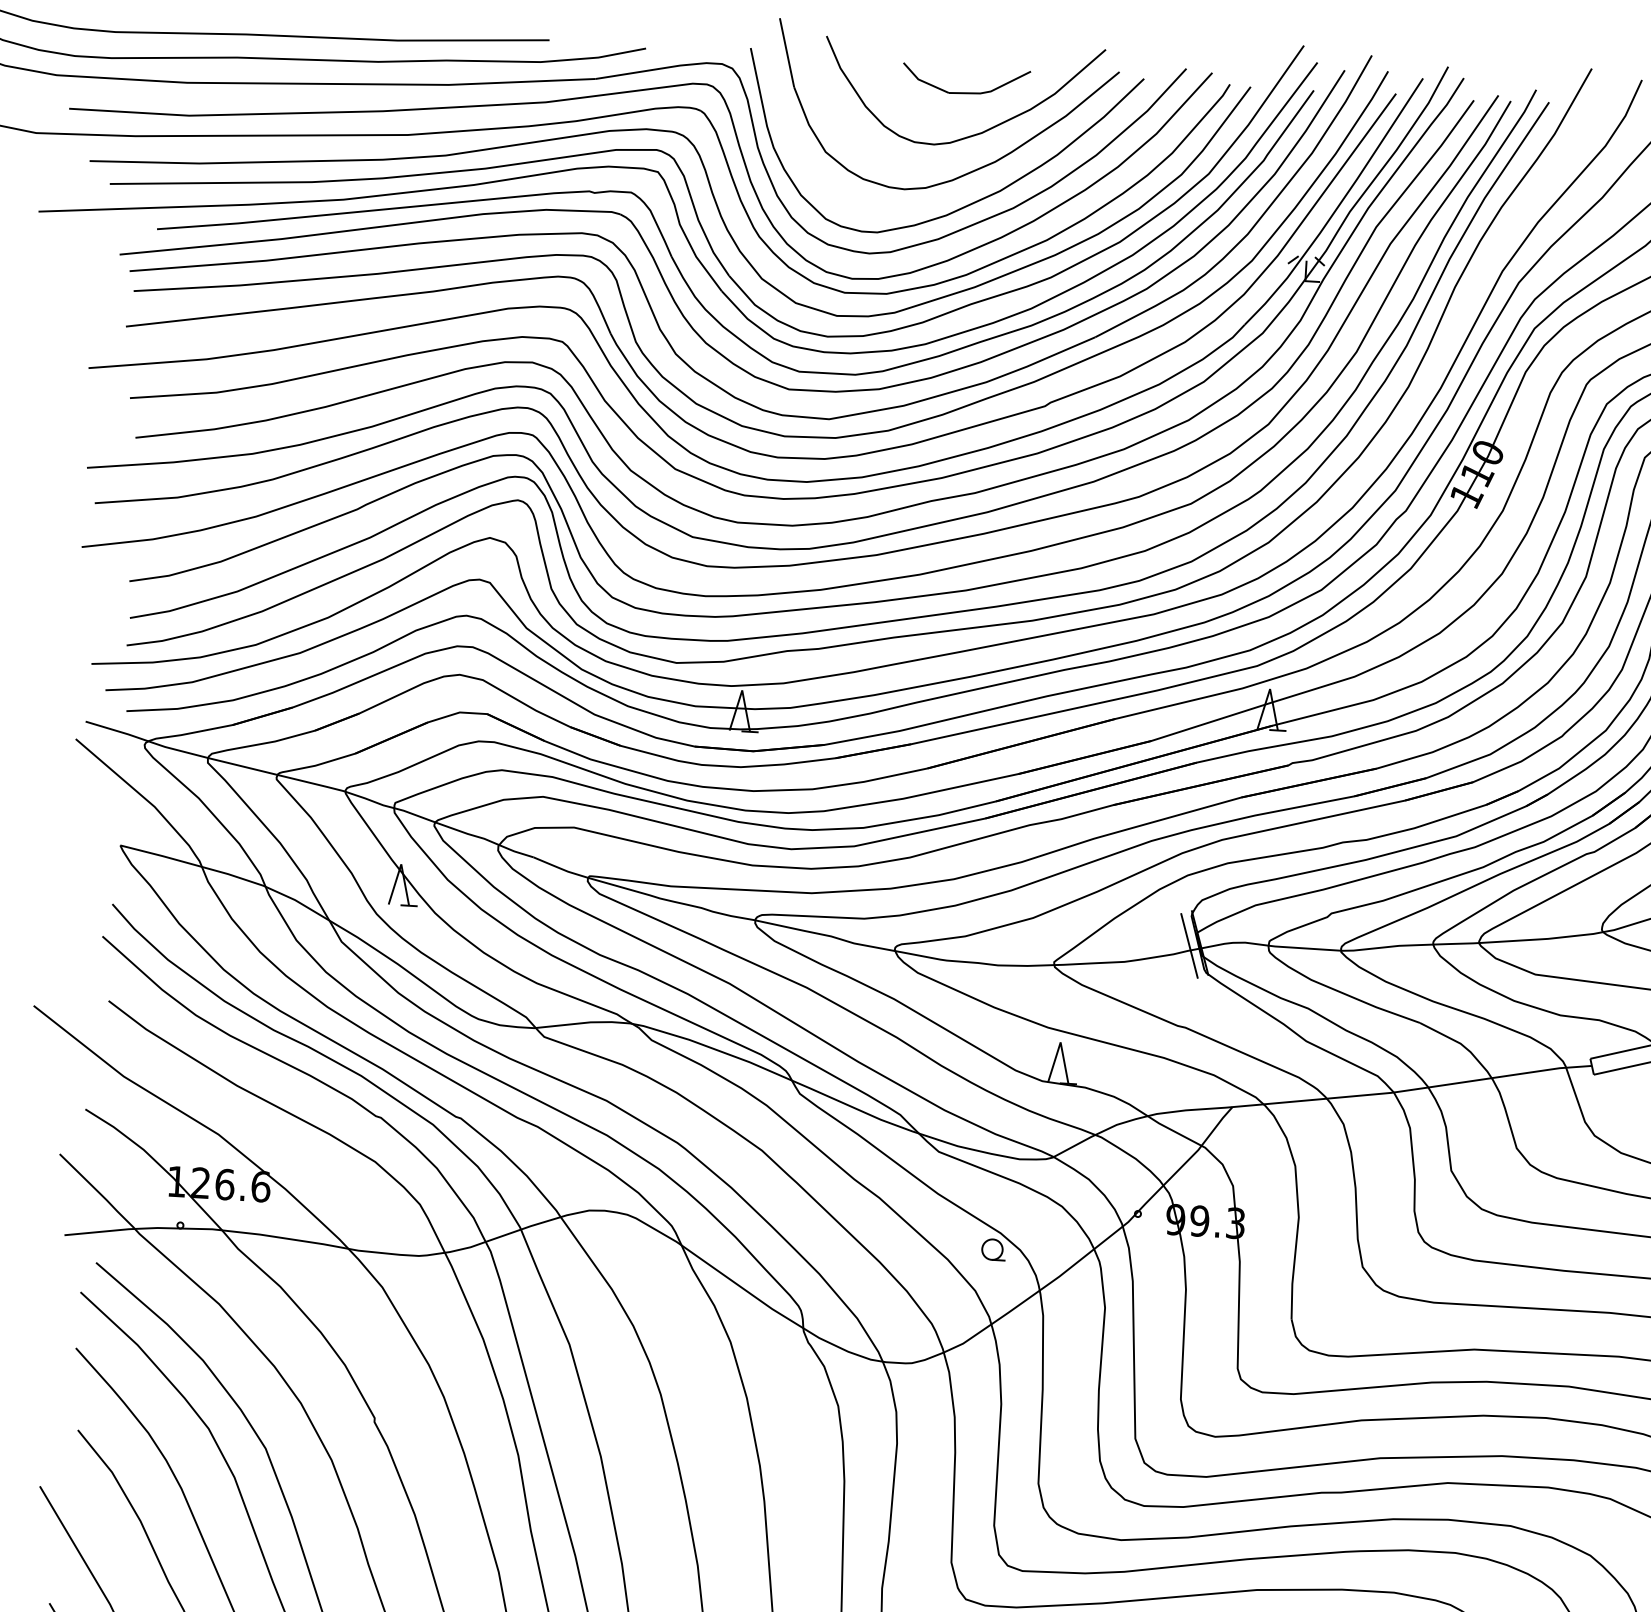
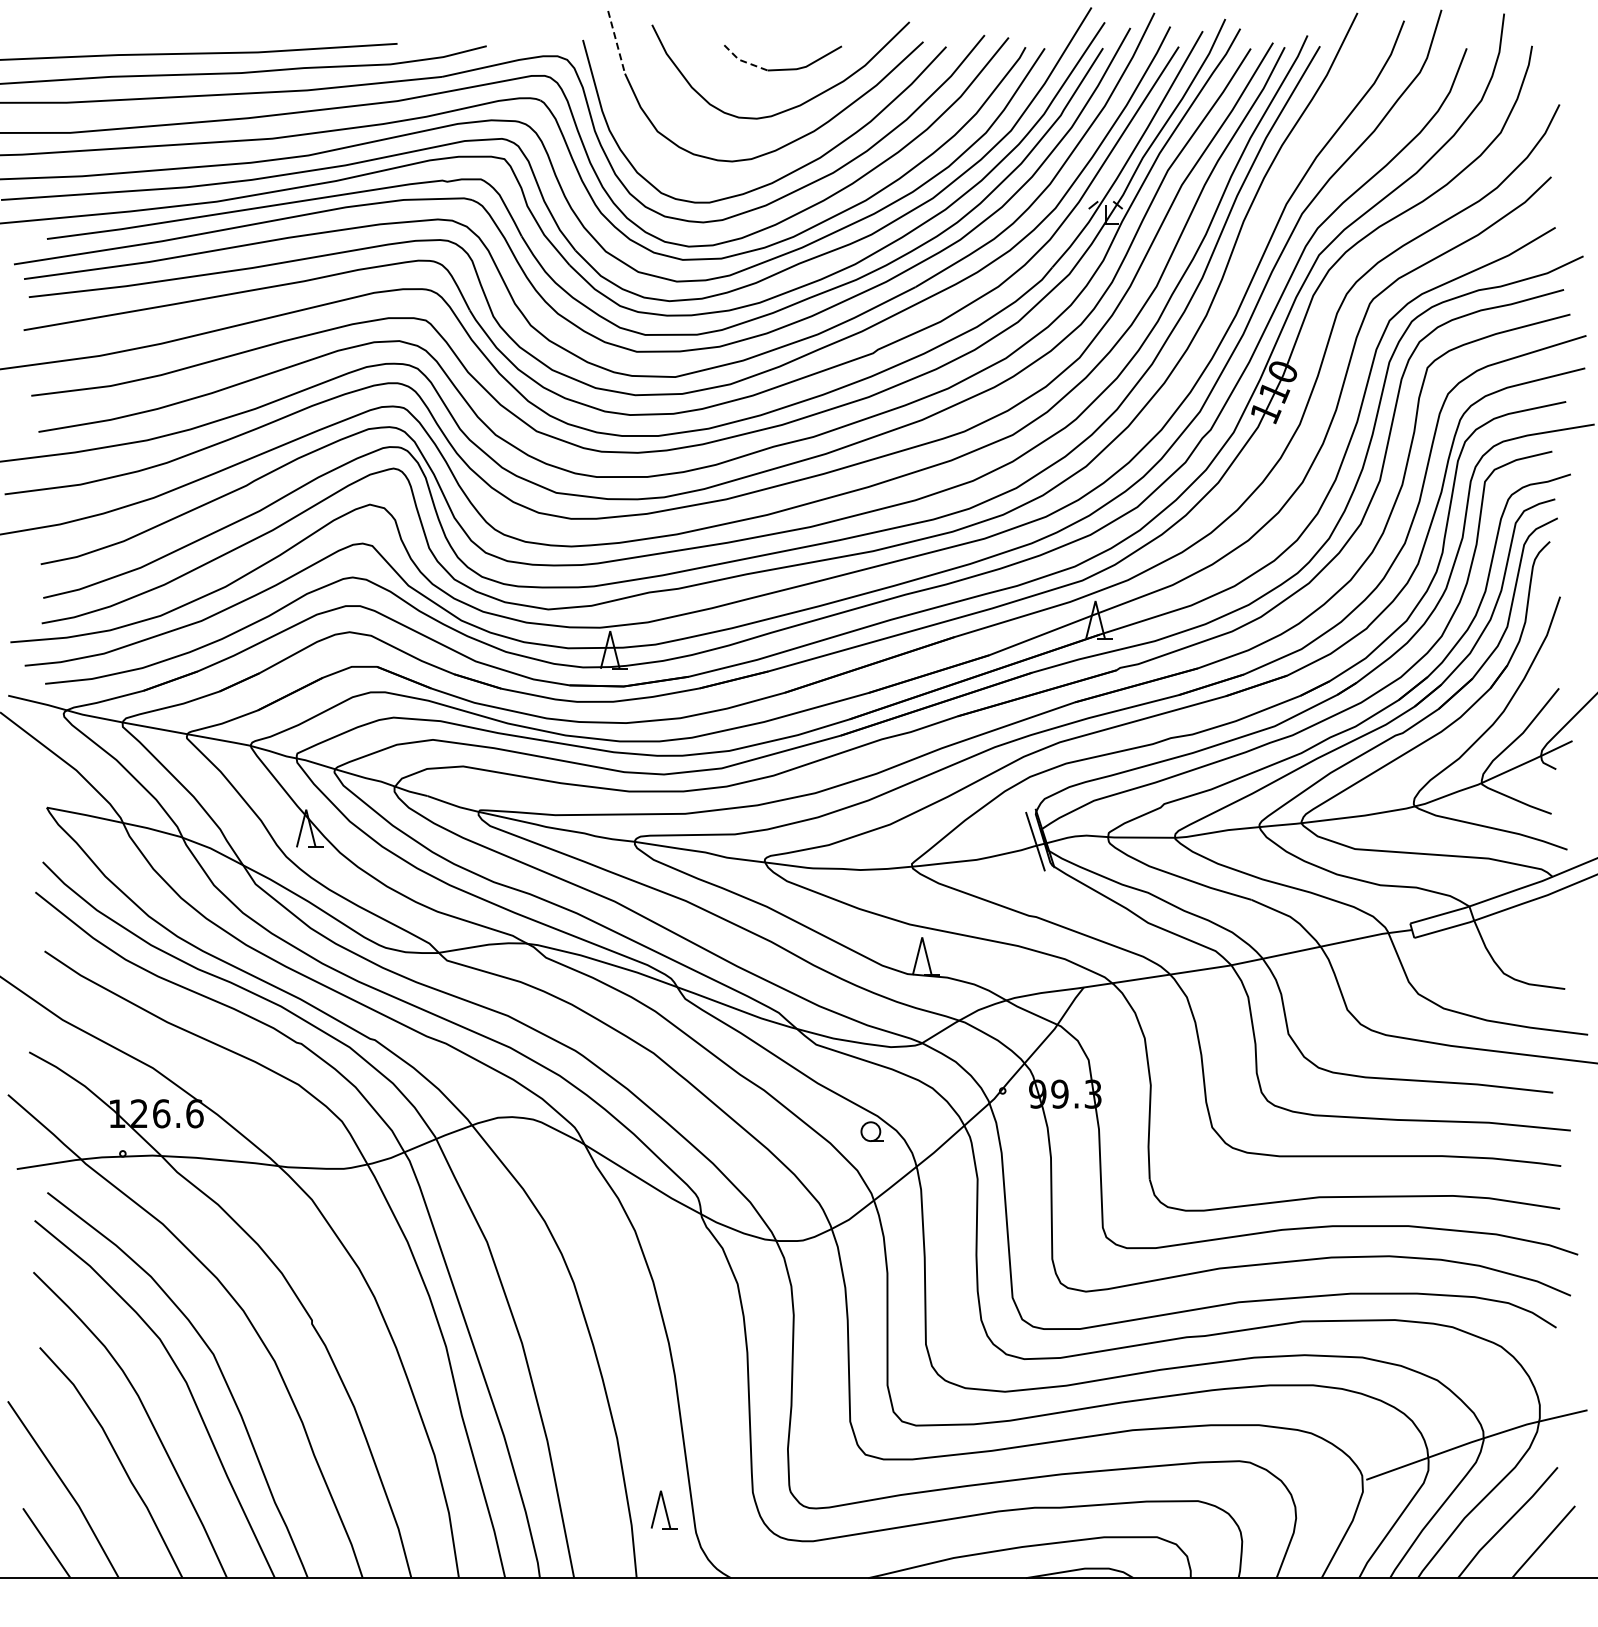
line: (786, 52) -> (616, 42), solid -> dashed
line: (923, 81) -> (743, 61), solid -> dashed

